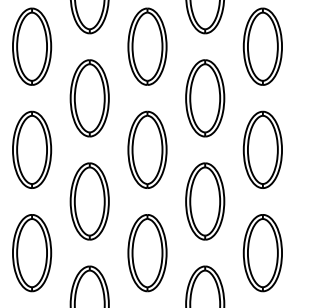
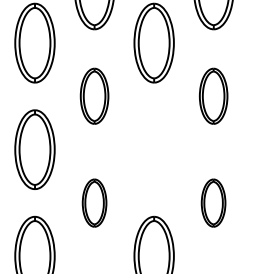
part: (147, 149) -> (94, 95), size x0.7
part: (262, 149) -> (213, 95), size x0.7
part: (205, 201) -> (154, 149), removed
part: (147, 253) -> (94, 203), size x0.6
part: (262, 253) -> (213, 203), size x0.6

